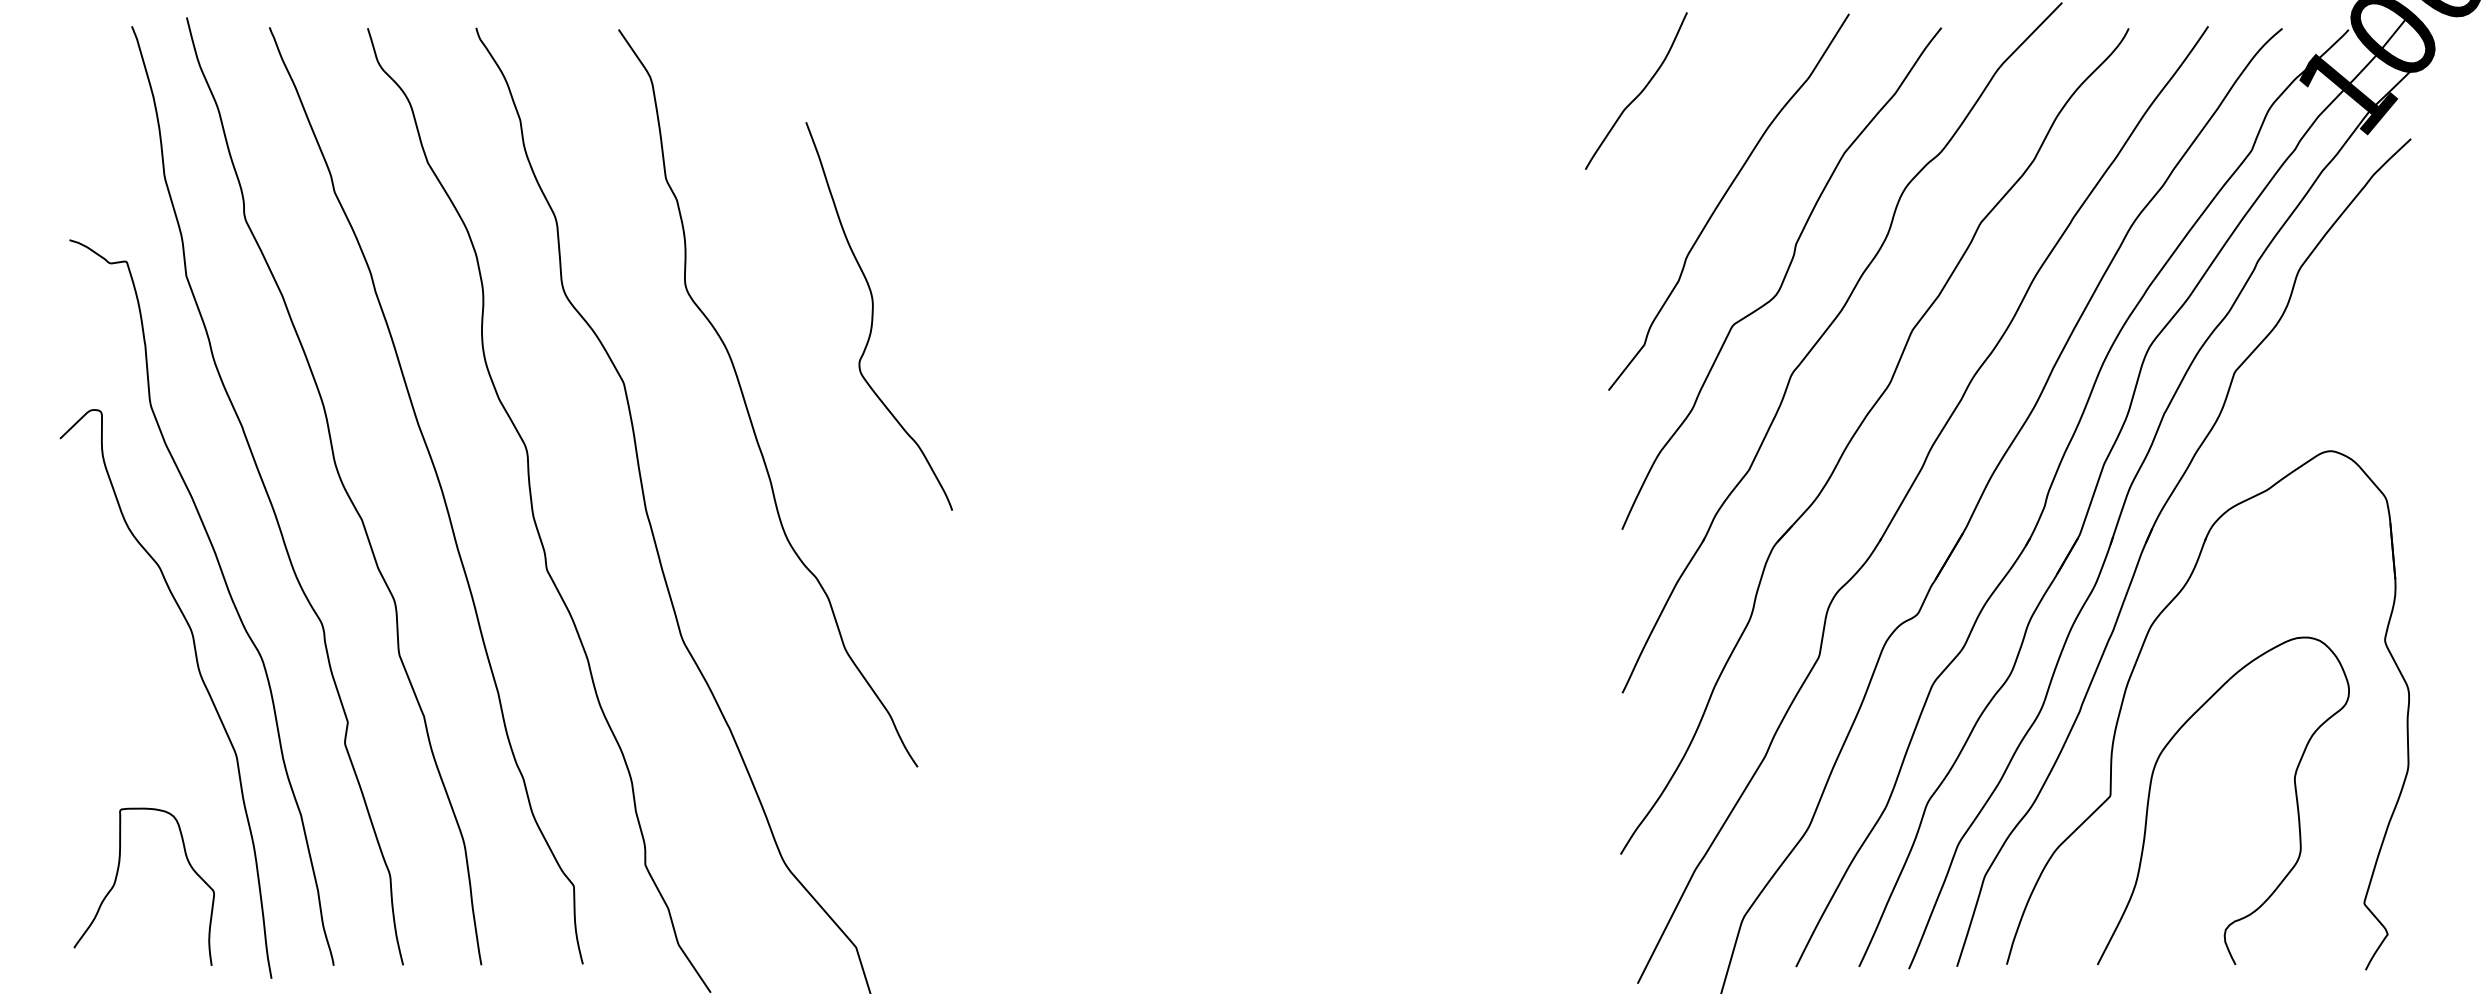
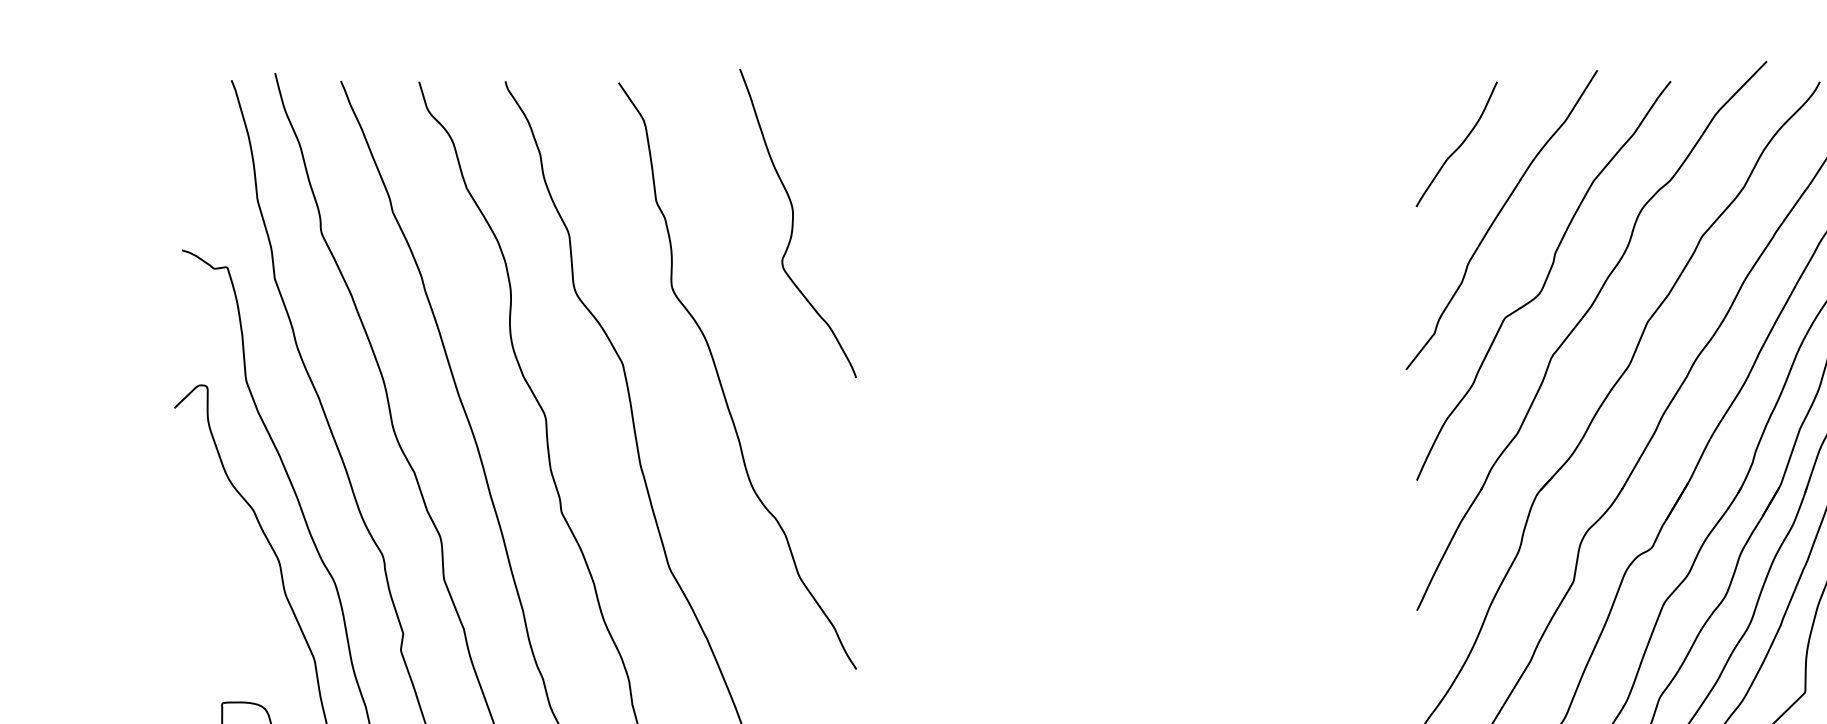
curve: (1639, 92) -> (1459, 145), moved
curve: (873, 316) -> (793, 223), moved

